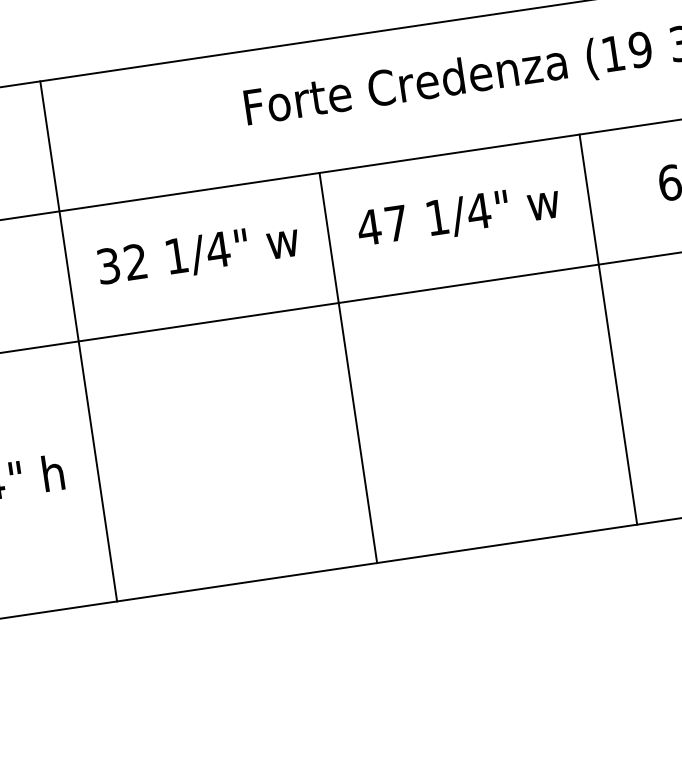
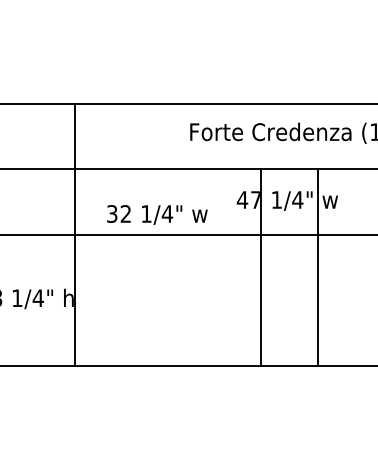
text: (198, 253) -> (157, 214), moved
line: (607, 329) -> (317, 267), moved
line: (79, 340) -> (75, 234), moved
line: (349, 367) -> (261, 267), moved

